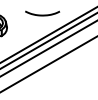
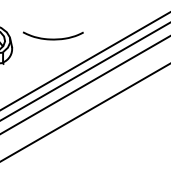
curve: (42, 14) -> (53, 37), moved

